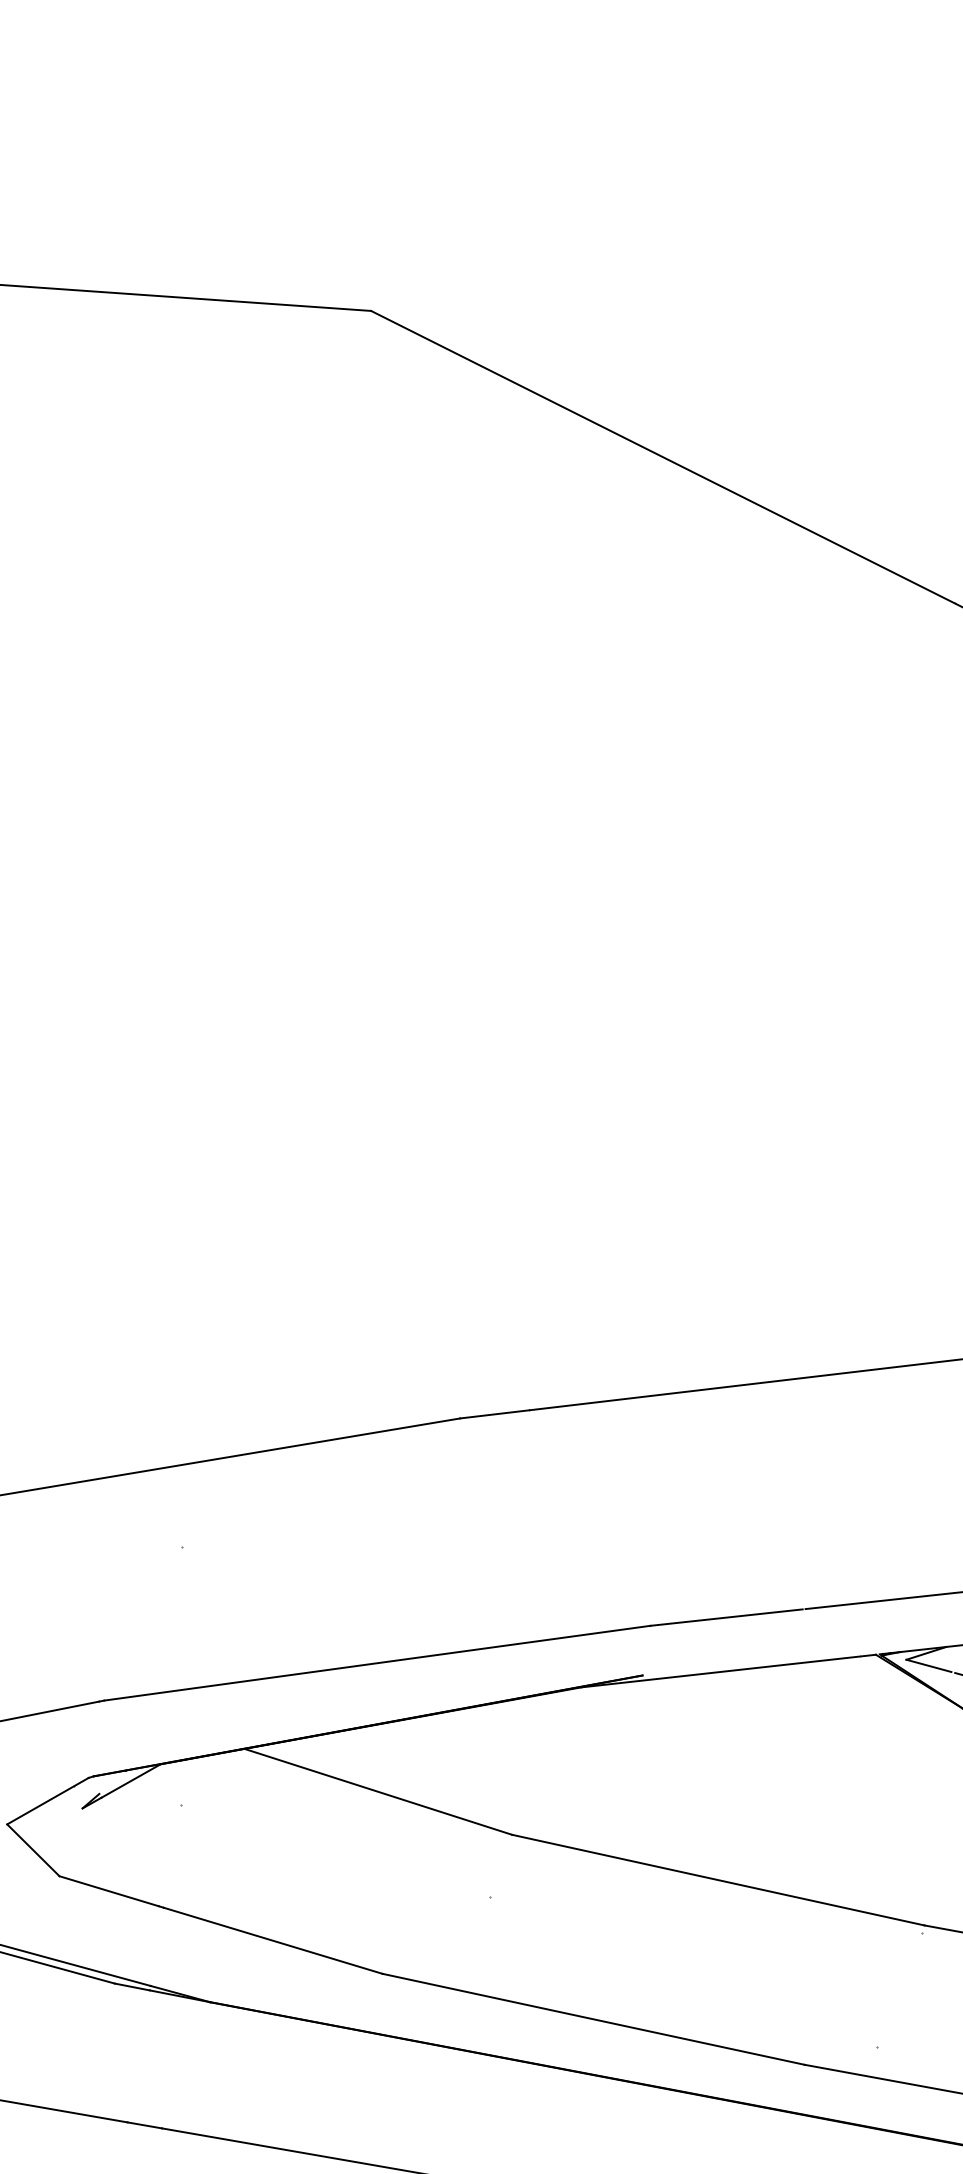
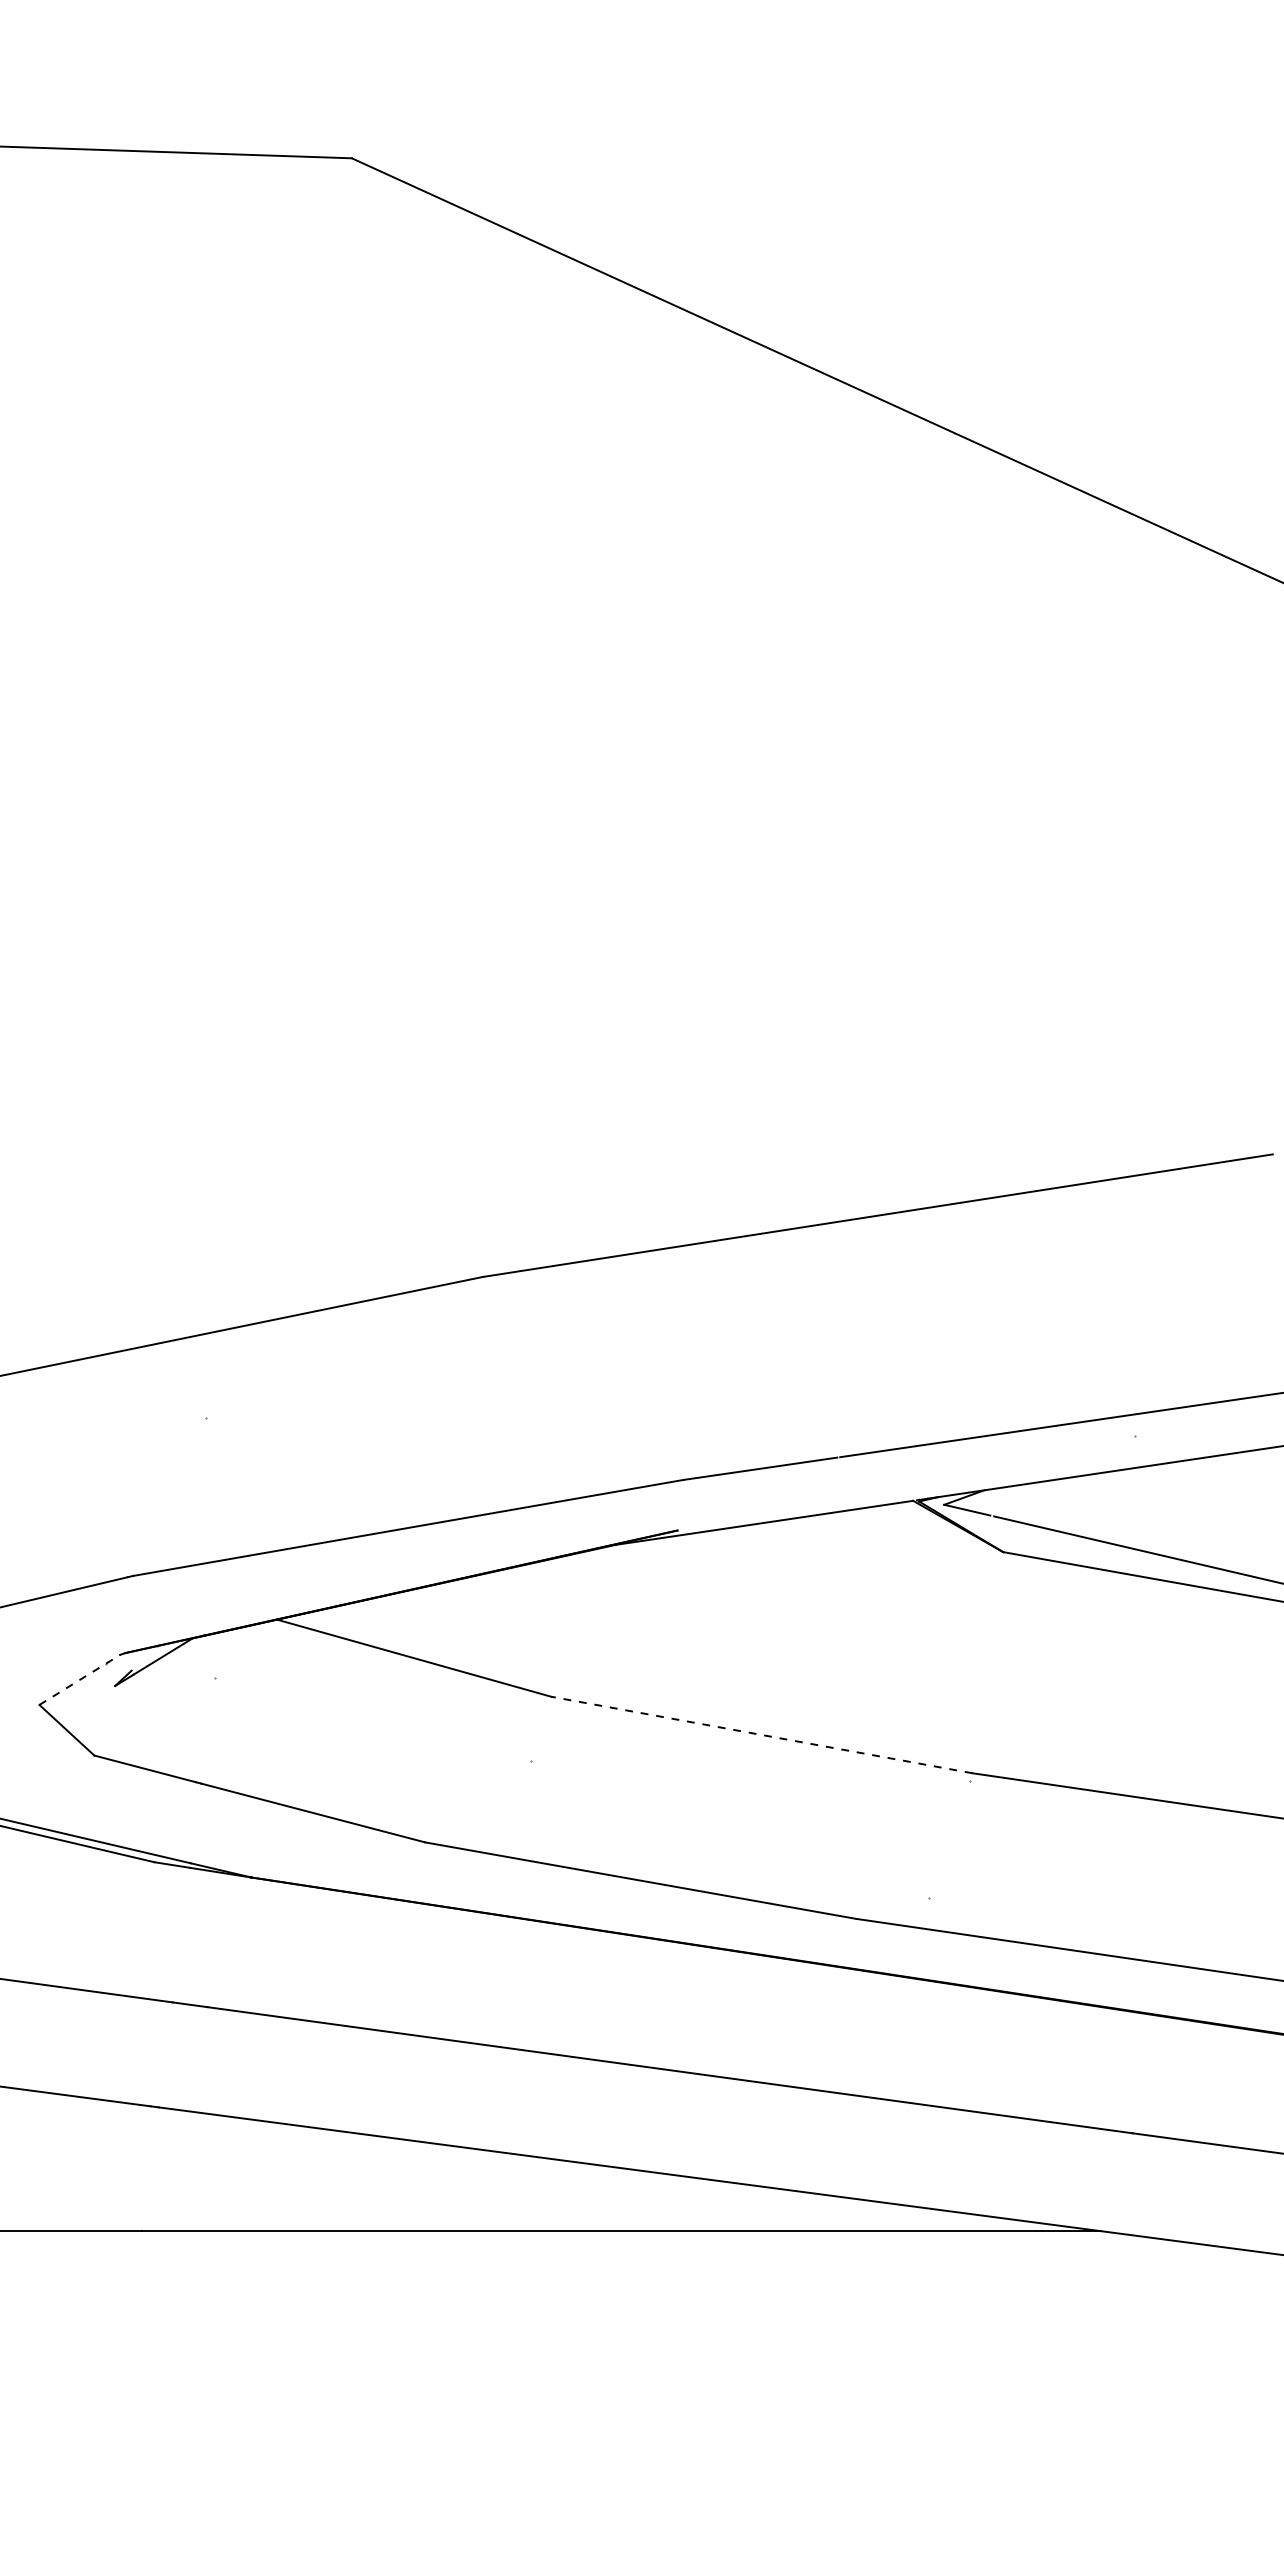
line: (47, 1800) -> (79, 1679), solid -> dashed
line: (717, 1880) -> (761, 1735), solid -> dashed

